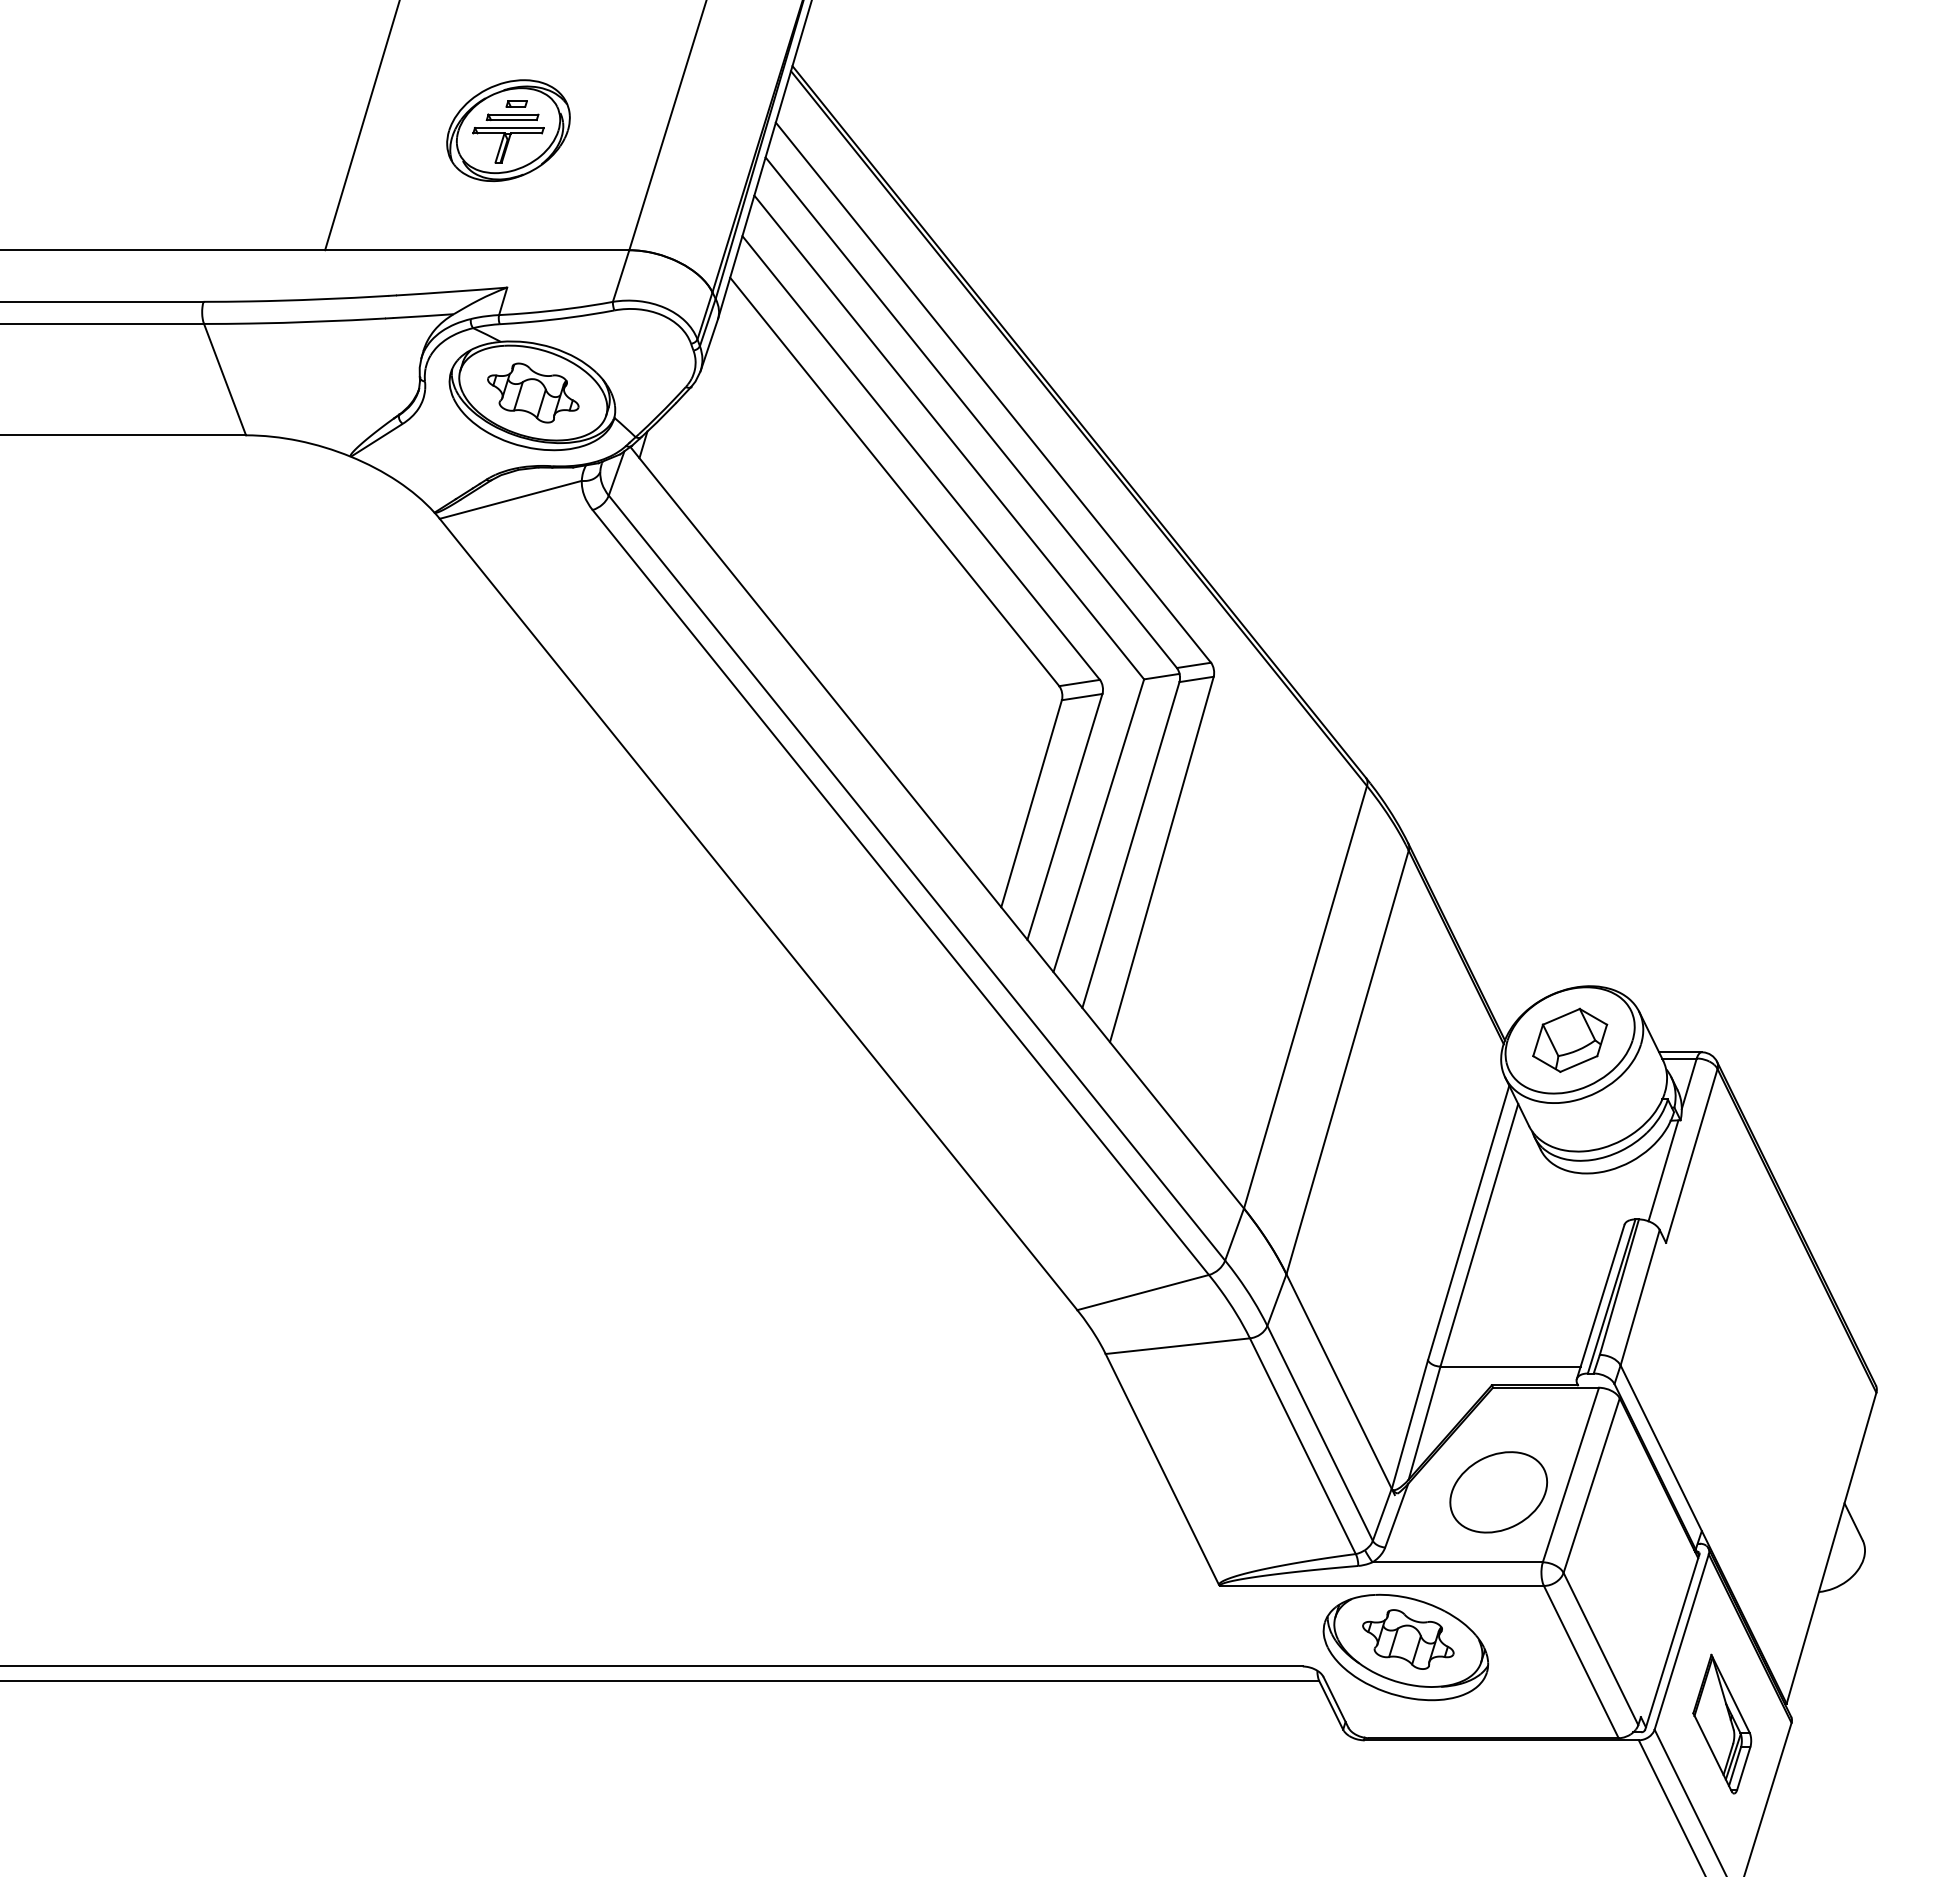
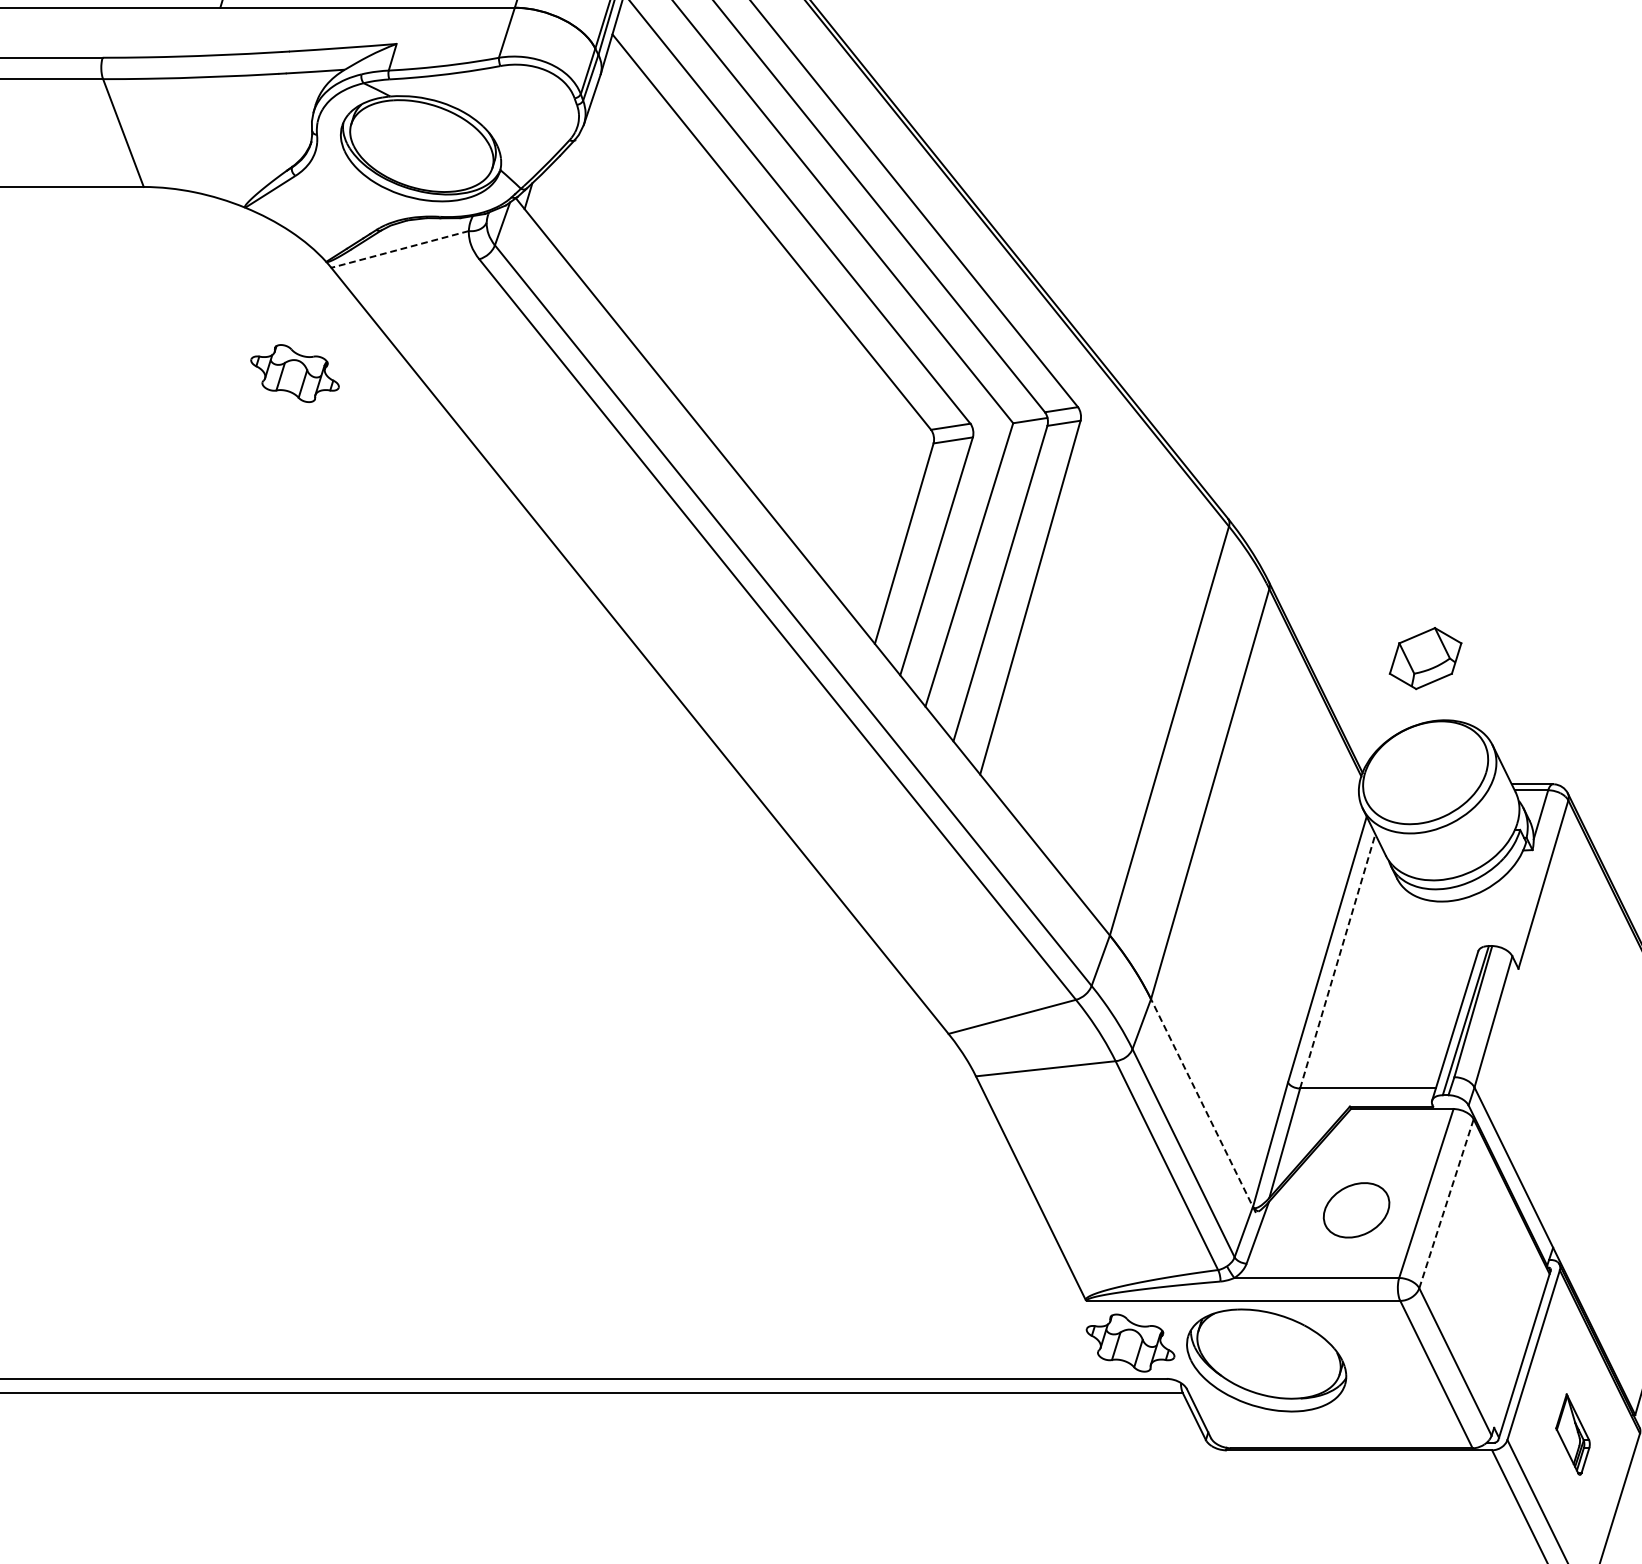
part: (533, 392) -> (295, 373), moved
line: (510, 499) -> (399, 249), solid -> dashed
part: (1570, 1039) -> (1425, 657), moved
line: (1663, 1170) -> (1516, 898), removed
line: (1479, 1235) -> (1337, 961), solid -> dashed
line: (1340, 1384) -> (1203, 1105), solid -> dashed
line: (1591, 1485) -> (1446, 1203), solid -> dashed
part: (1498, 1492) -> (1356, 1210), size x0.7
part: (1408, 1639) -> (1130, 1343), moved
part: (1722, 1723) -> (1573, 1434), size x0.6

